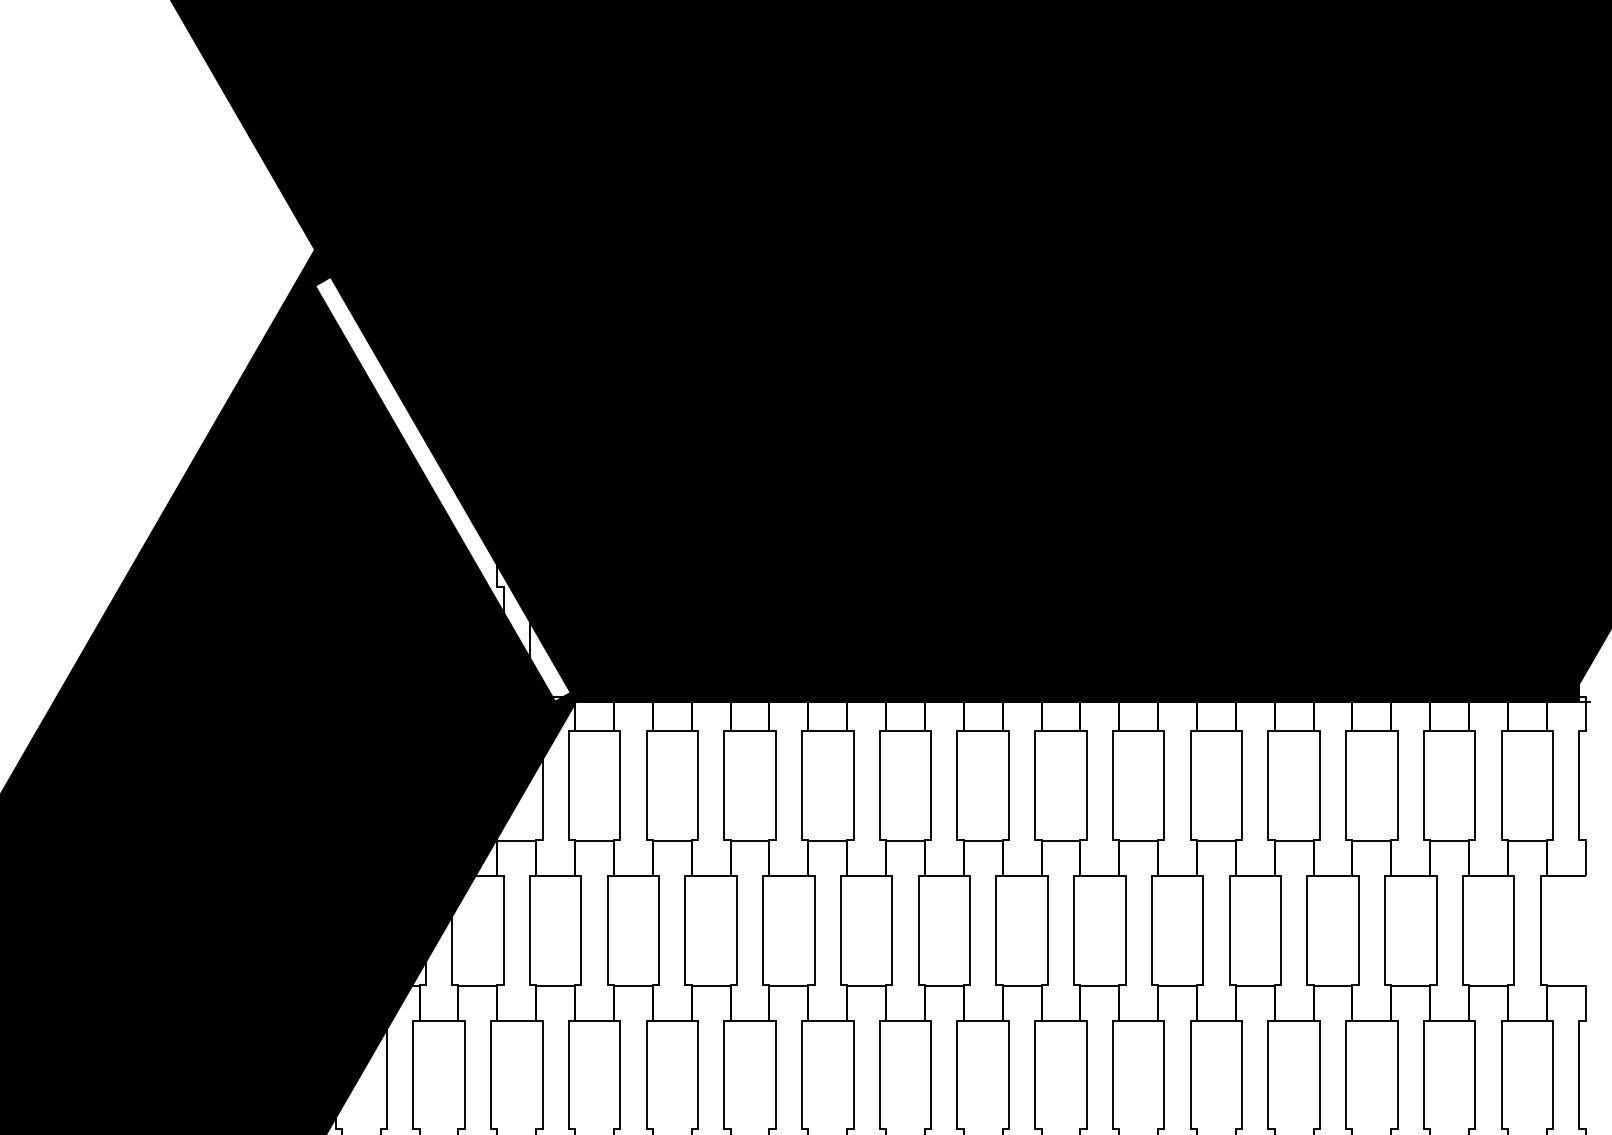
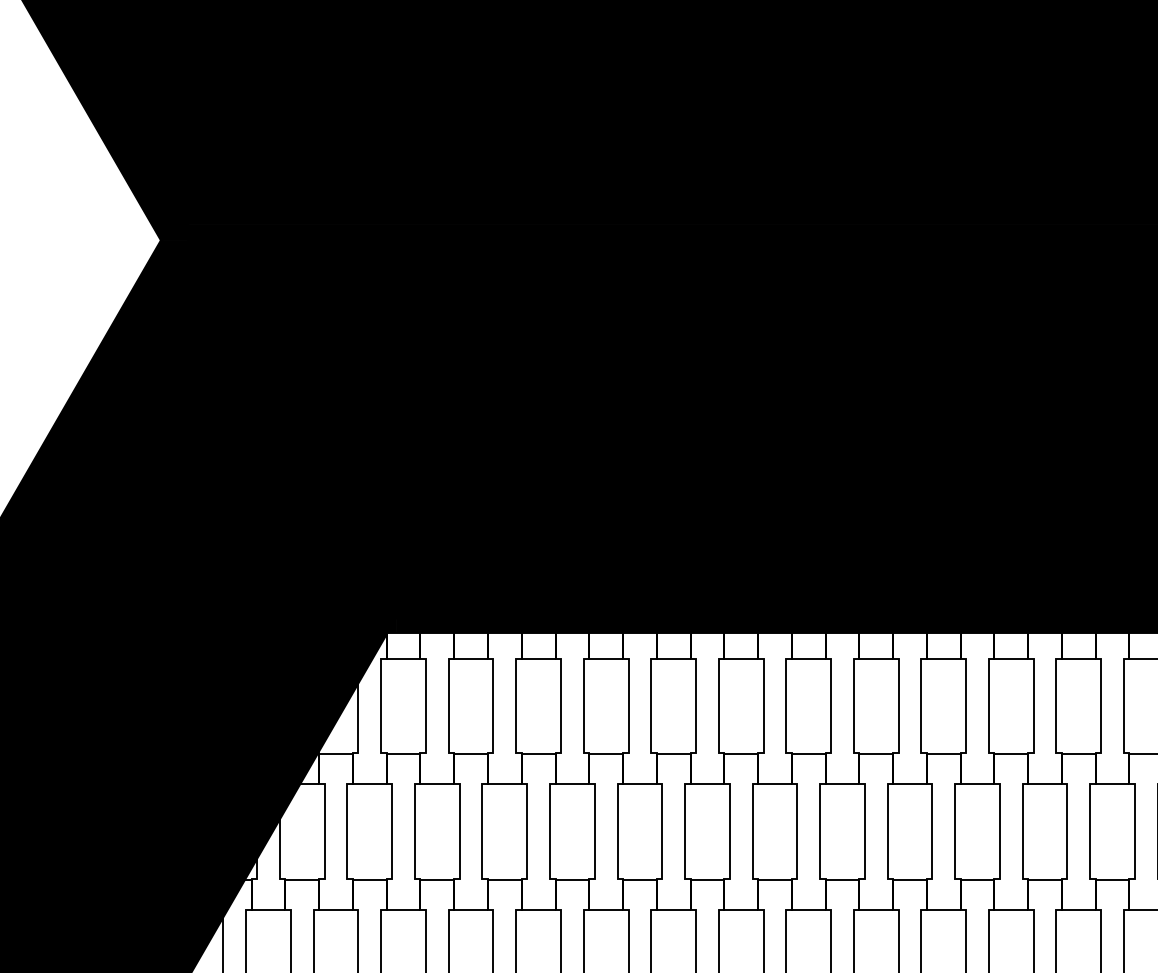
fill: (442, 488) -> (271, 447), added

